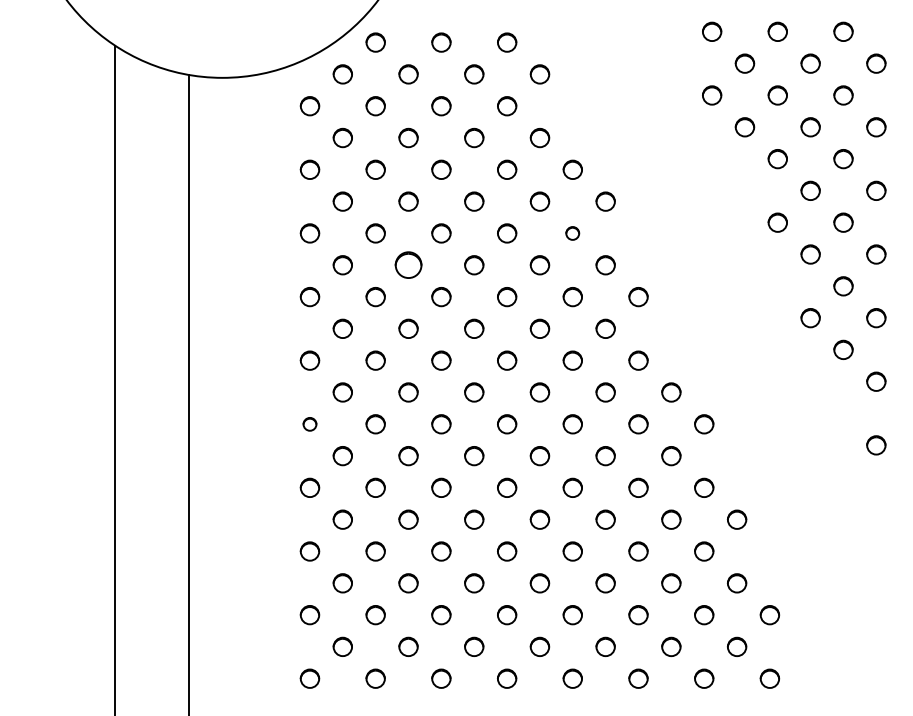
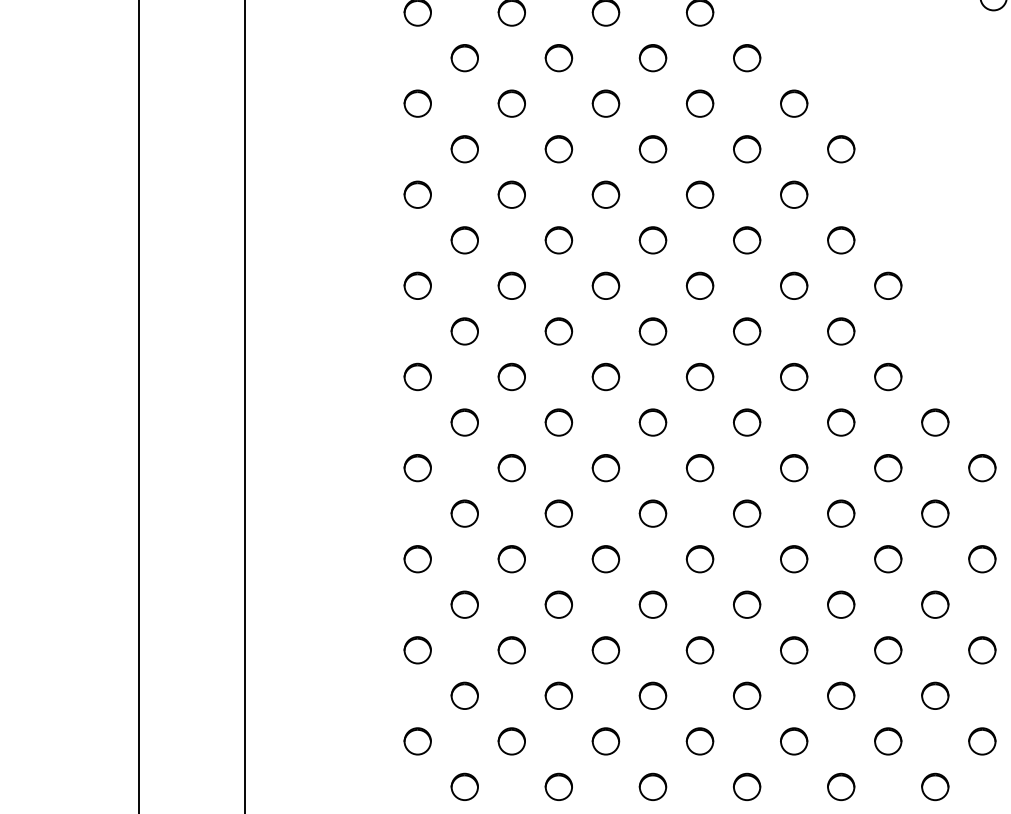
circle: (572, 233) -> (793, 194), size x1.43
circle: (408, 265) -> (558, 240), size x0.71
part: (309, 424) -> (417, 468), size x1.43

